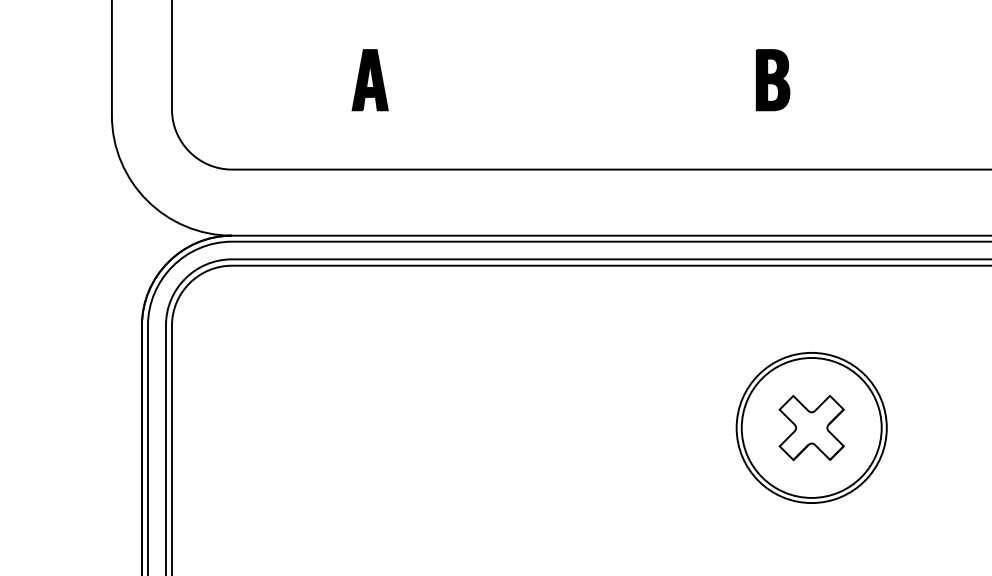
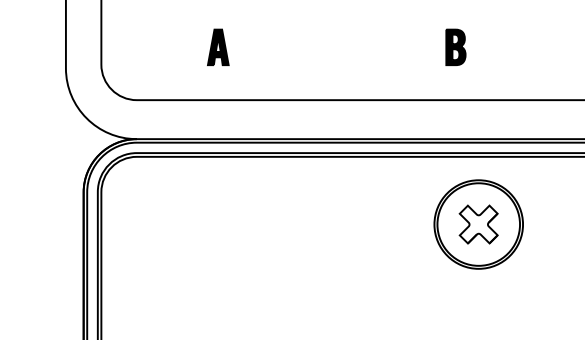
part: (811, 427) -> (478, 224), moved

